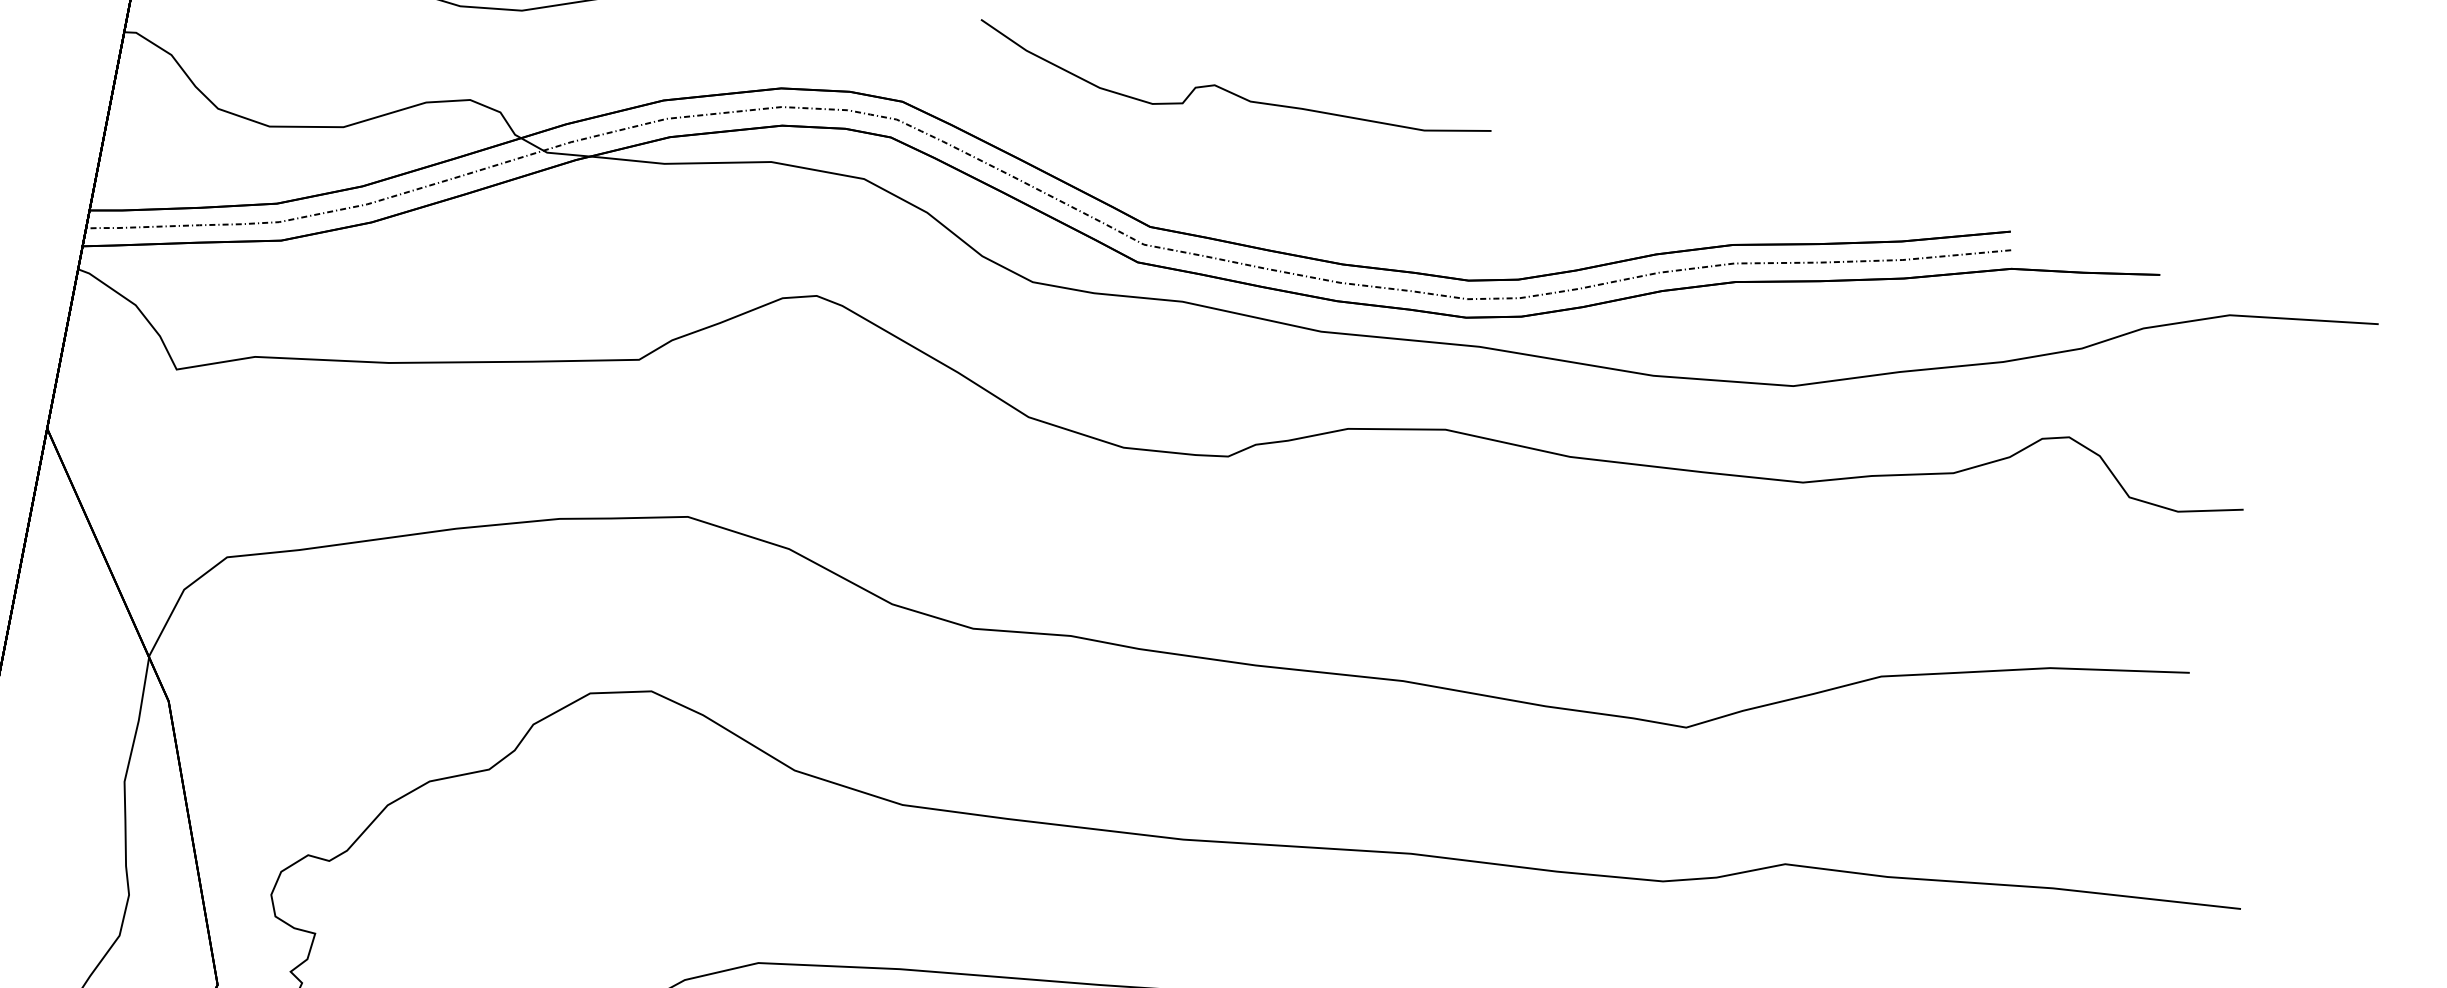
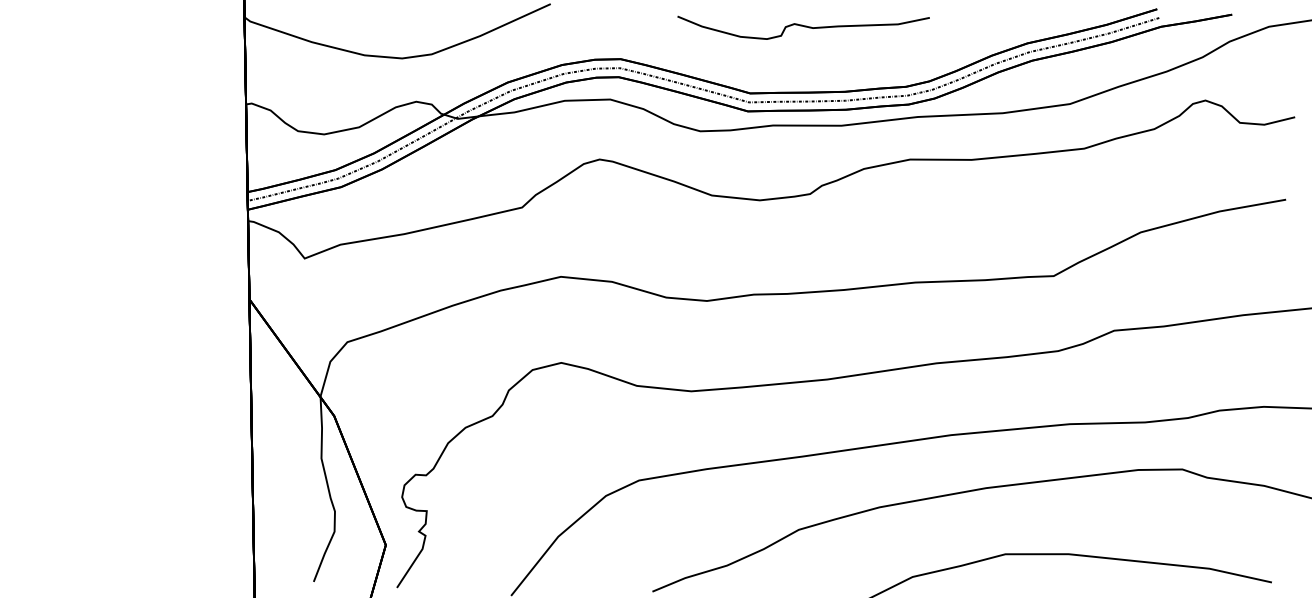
curve: (1231, 94) -> (803, 26), moved

